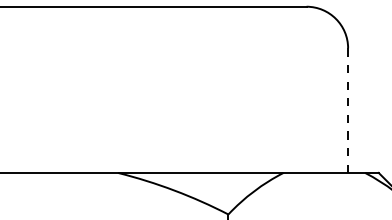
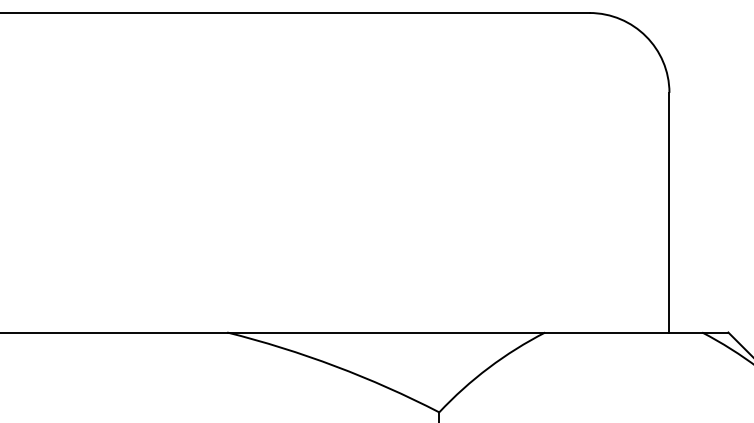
line: (348, 110) -> (670, 212), dashed -> solid

